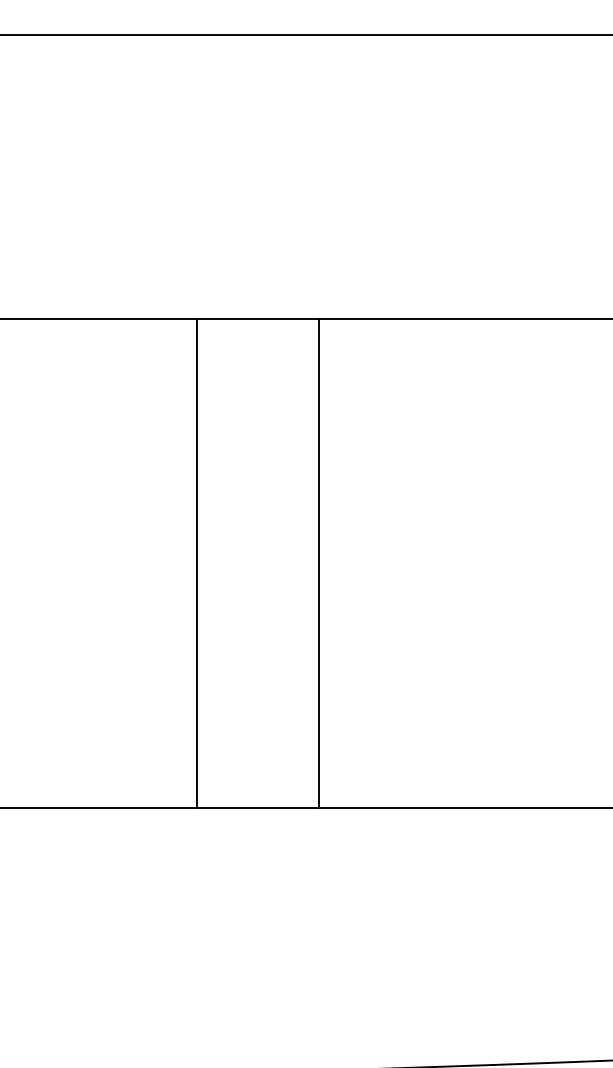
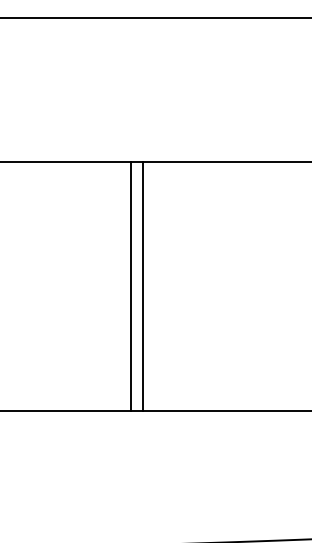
line: (197, 563) -> (130, 286), moved
line: (319, 563) -> (143, 286), moved

